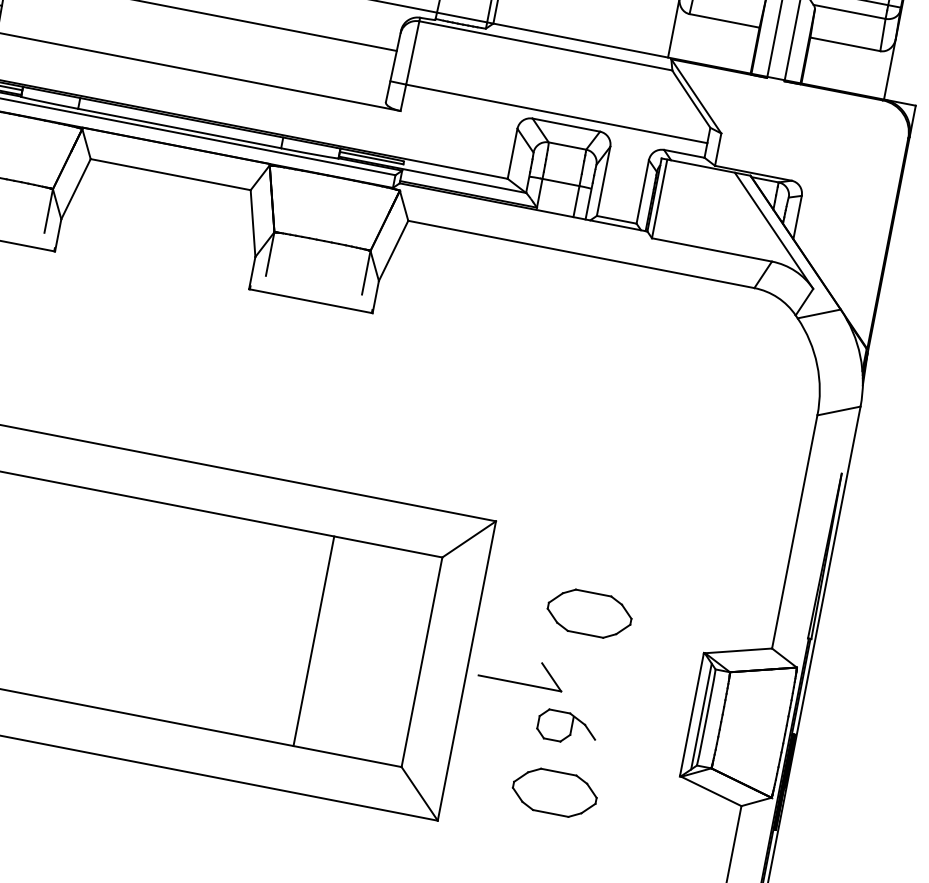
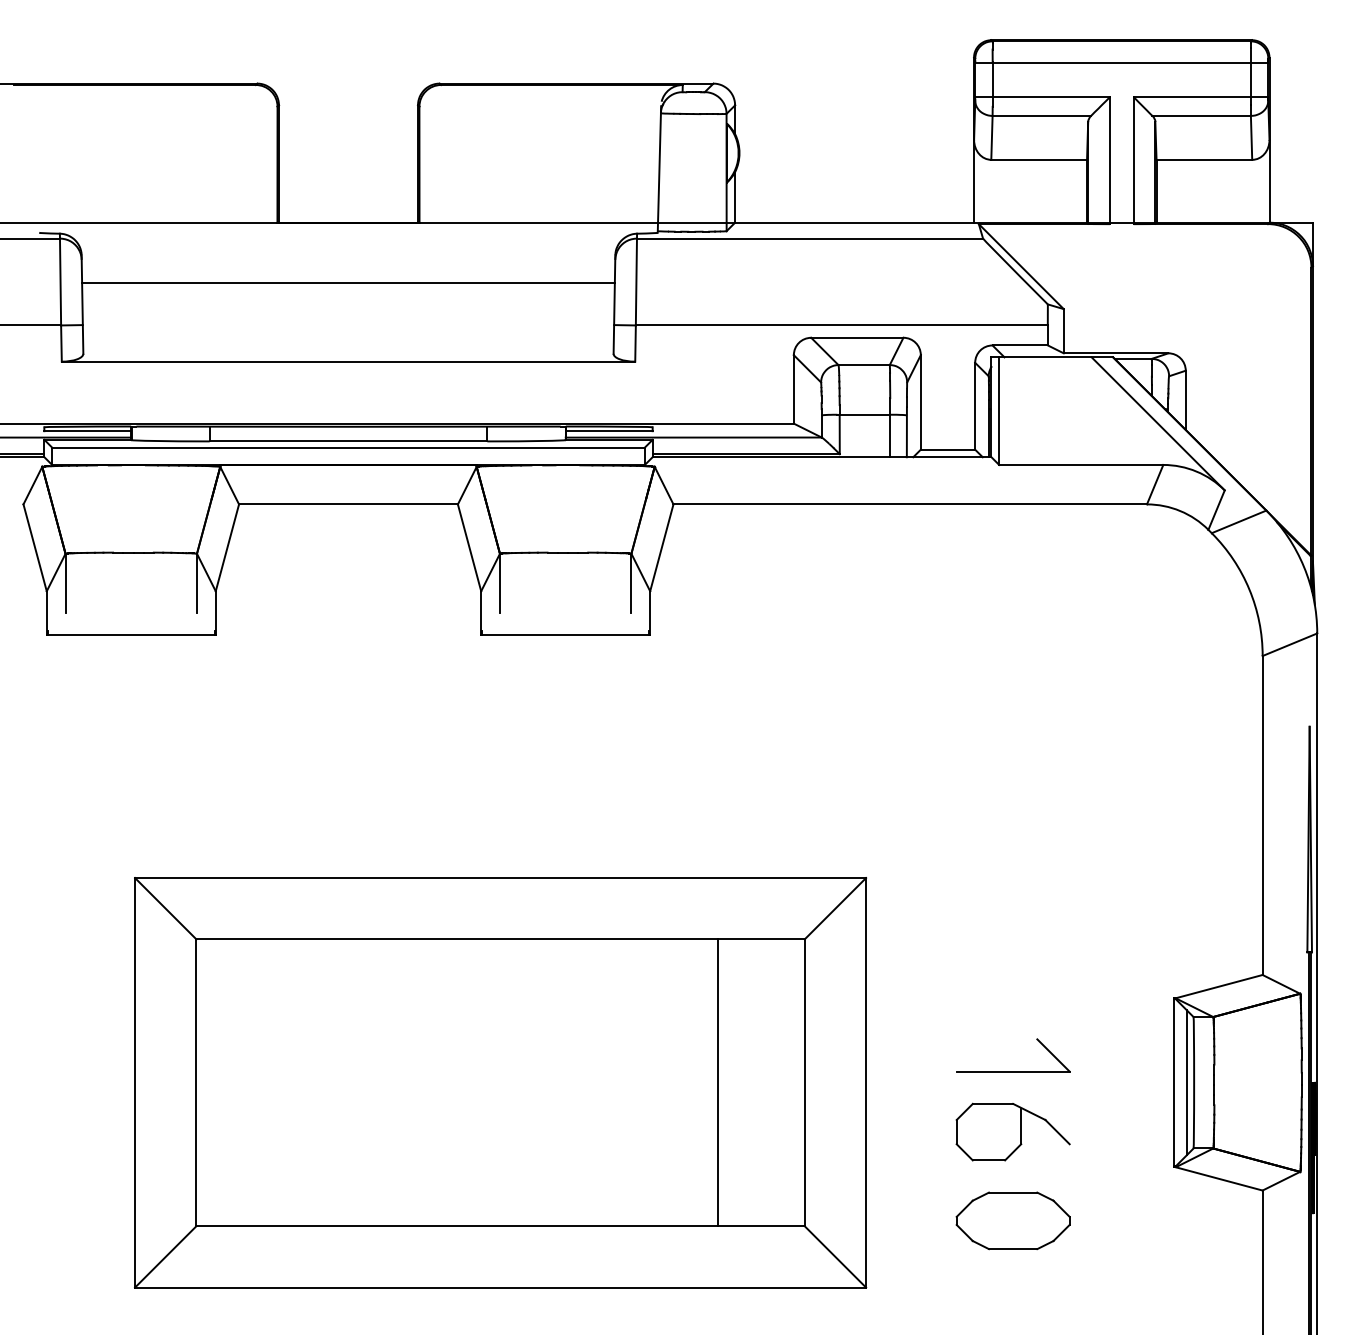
part: (589, 613) -> (1012, 975), removed
line: (313, 640) -> (717, 1082), moved
part: (520, 683) -> (1013, 1071), moved
part: (567, 727) -> (1012, 1131), size x1.43

